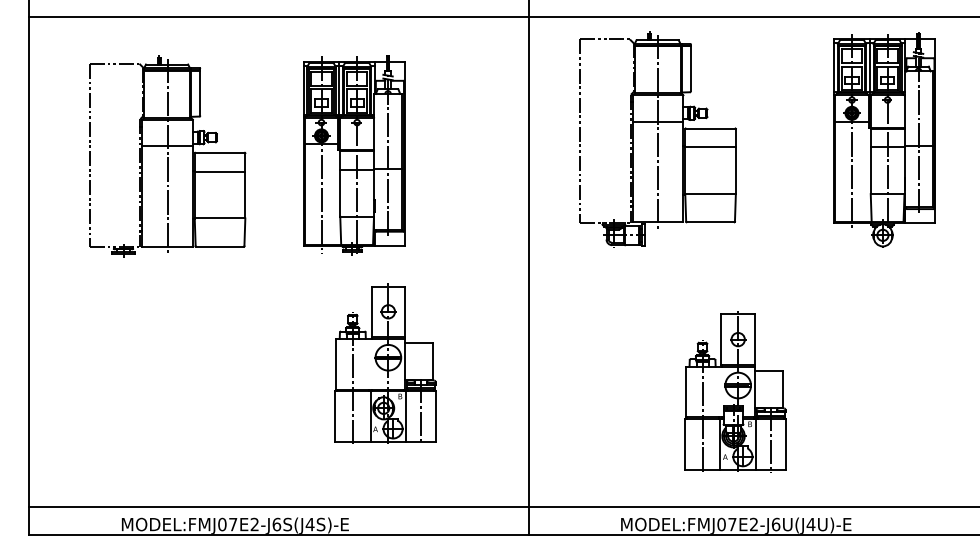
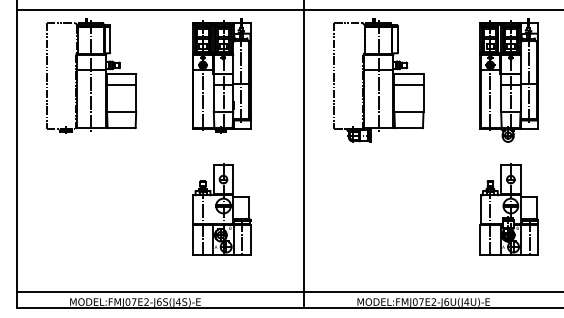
part: (353, 153) -> (221, 75), moved
part: (167, 155) -> (91, 75), moved
part: (734, 391) -> (508, 209), moved

